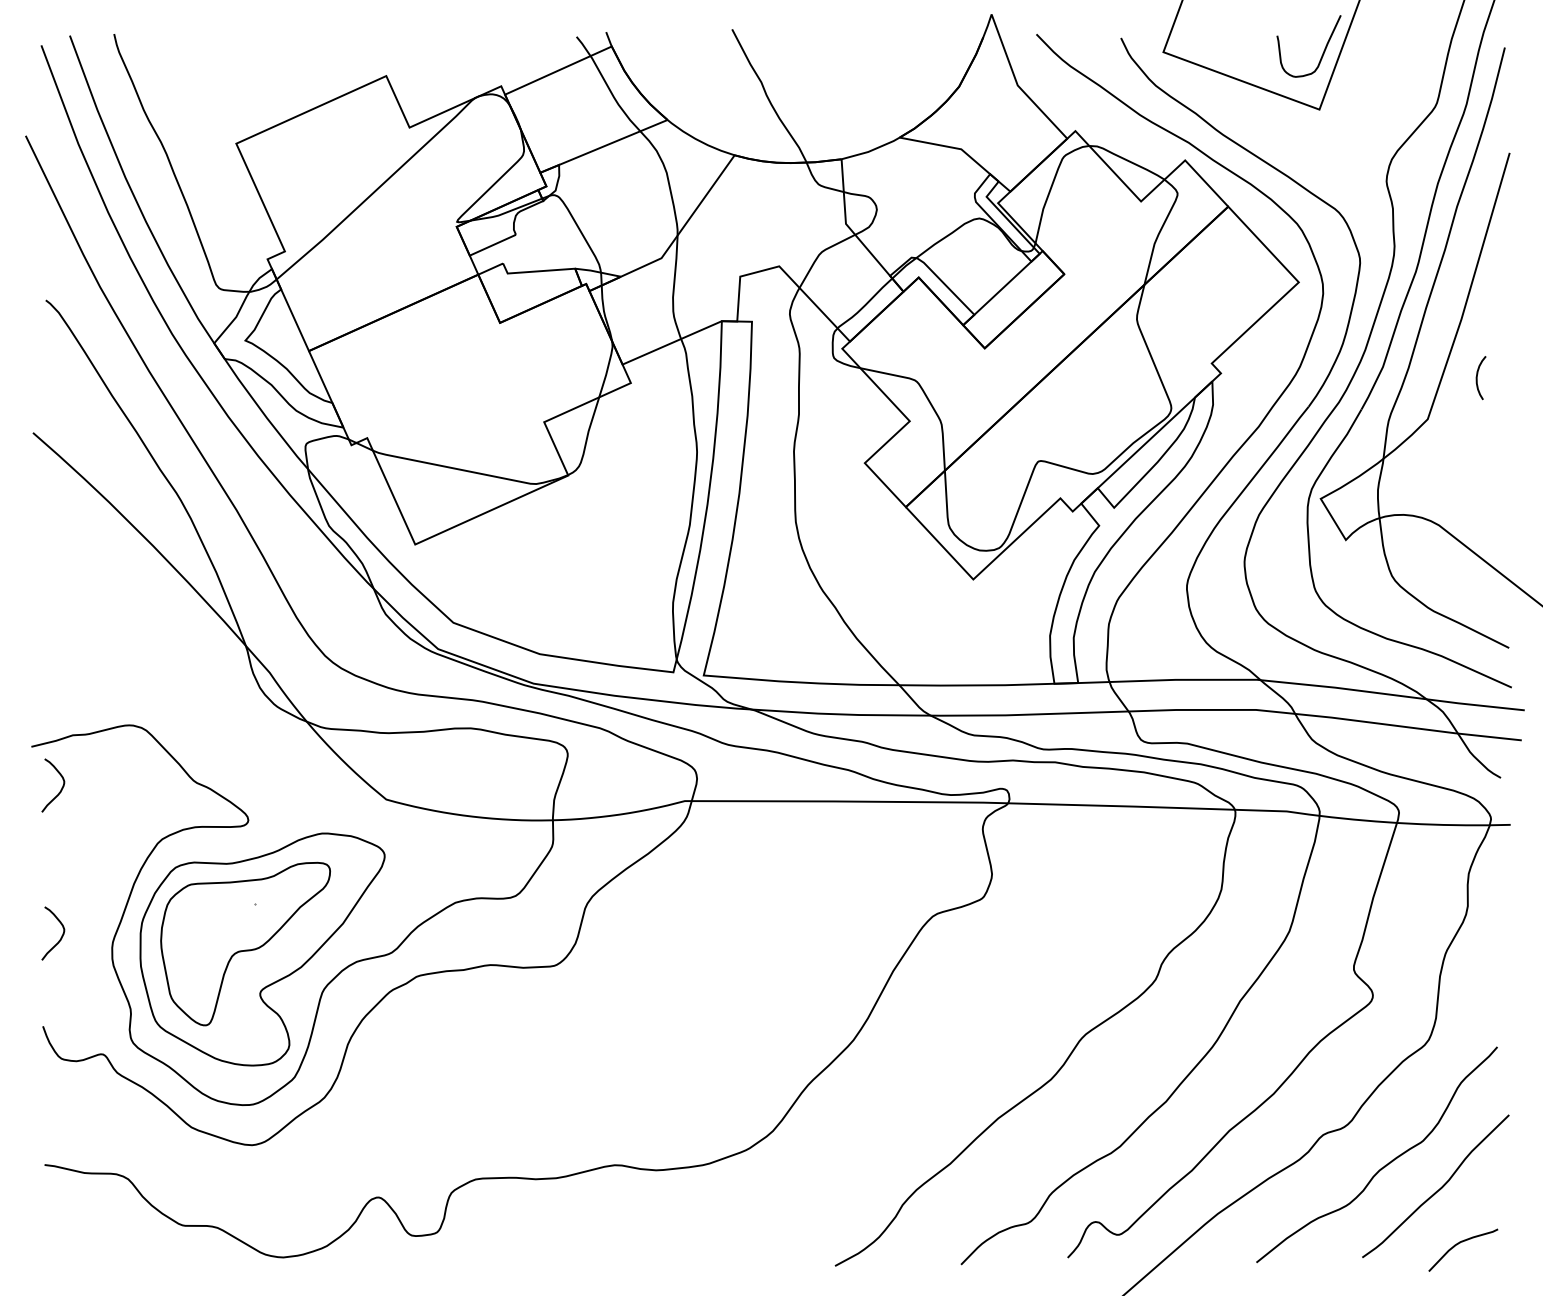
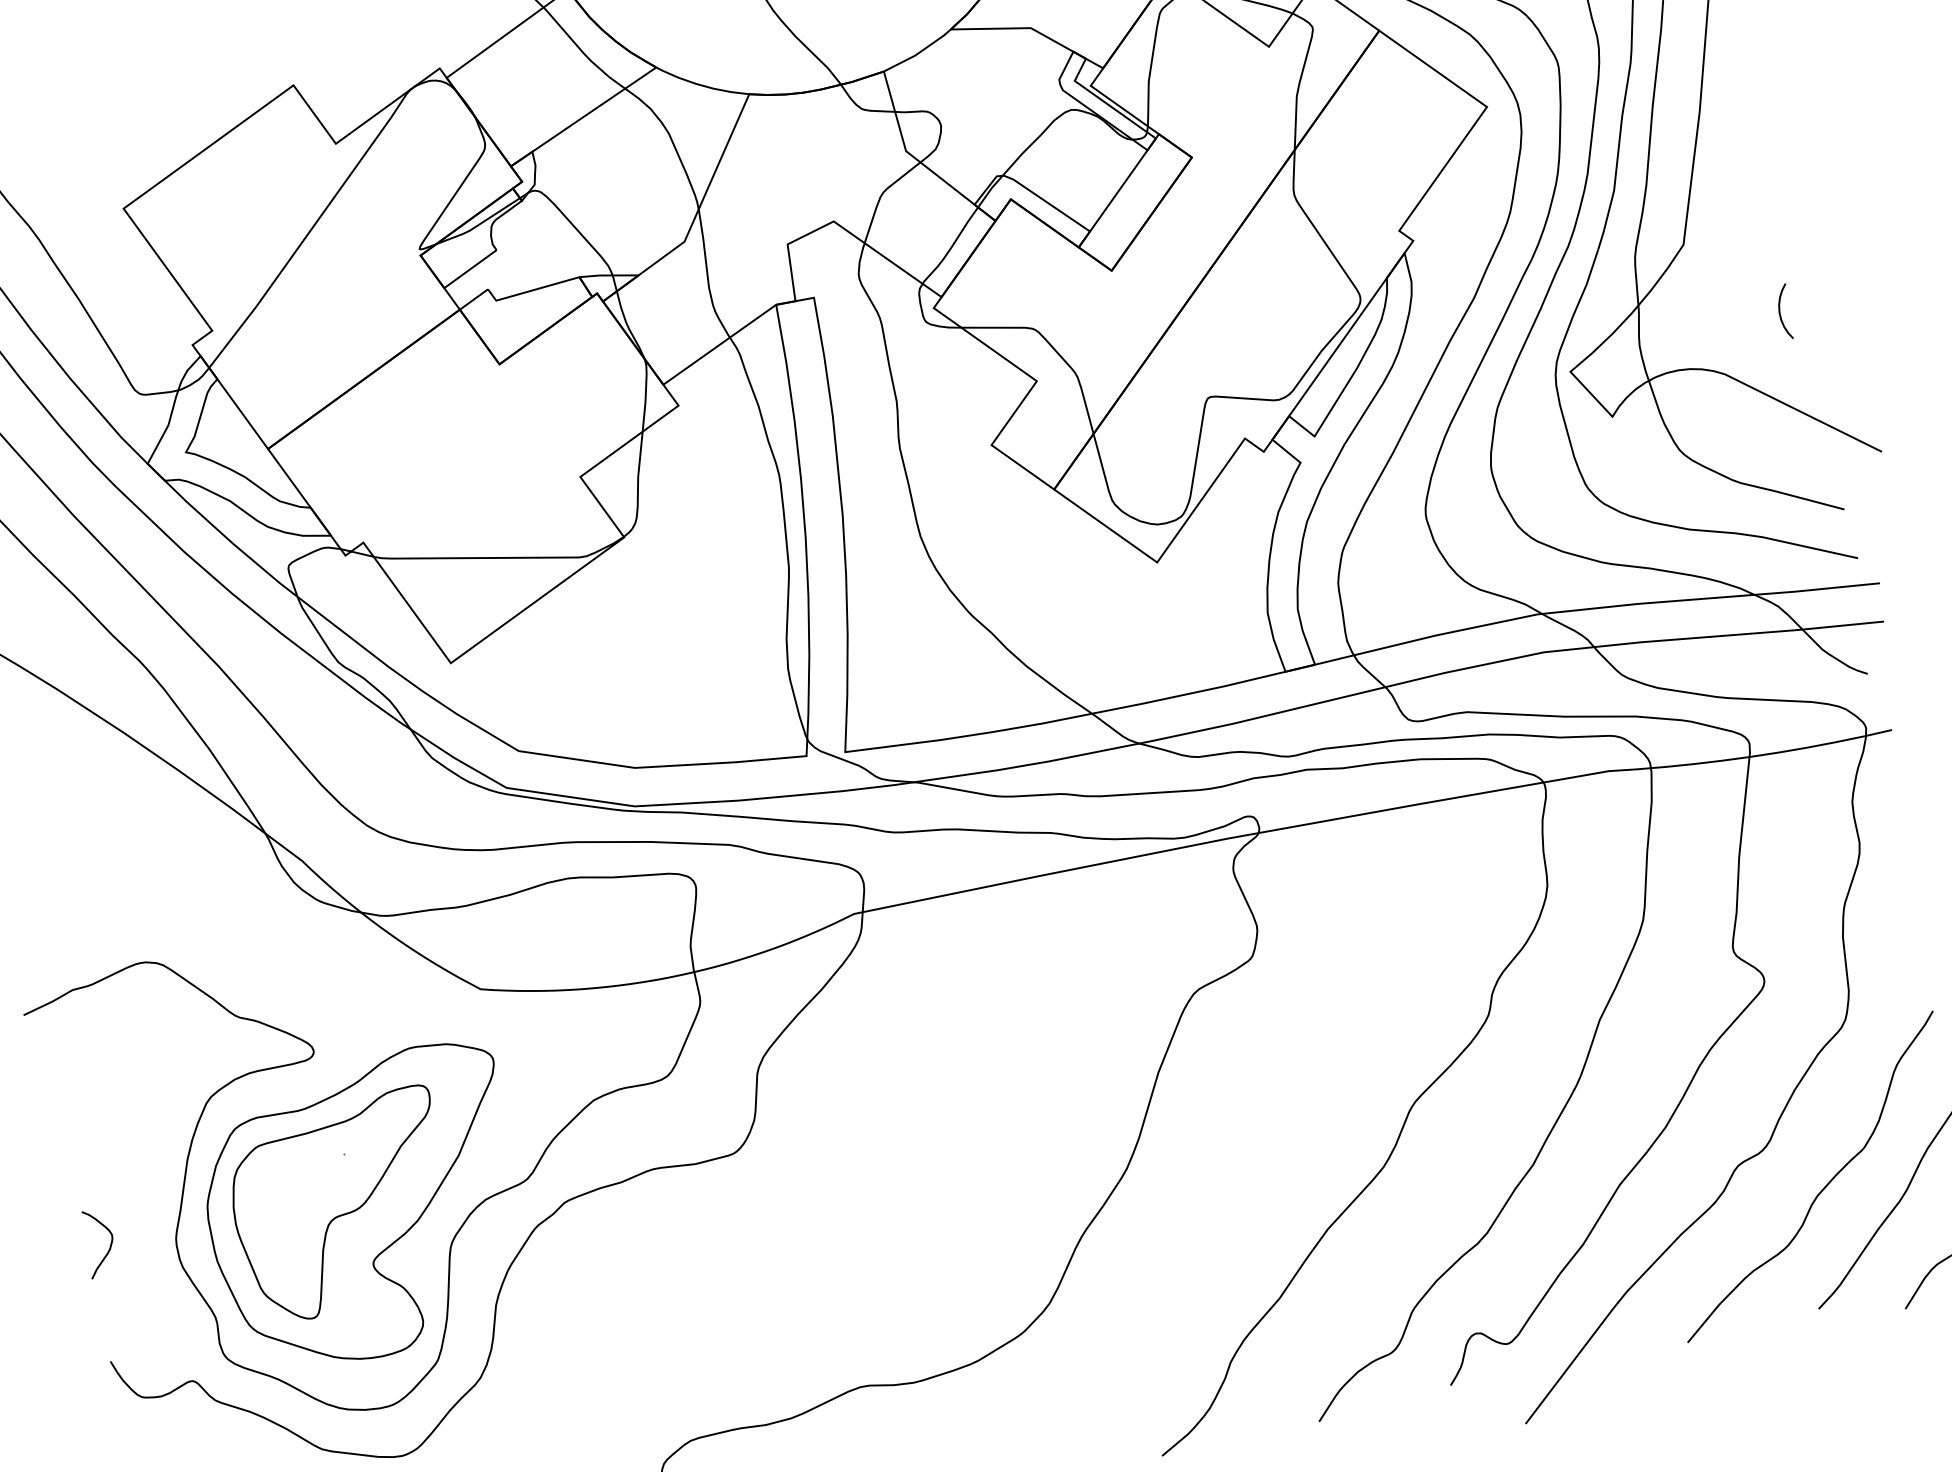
curve: (1477, 378) -> (1780, 313), moved
curve: (60, 789) -> (71, 1061), removed

